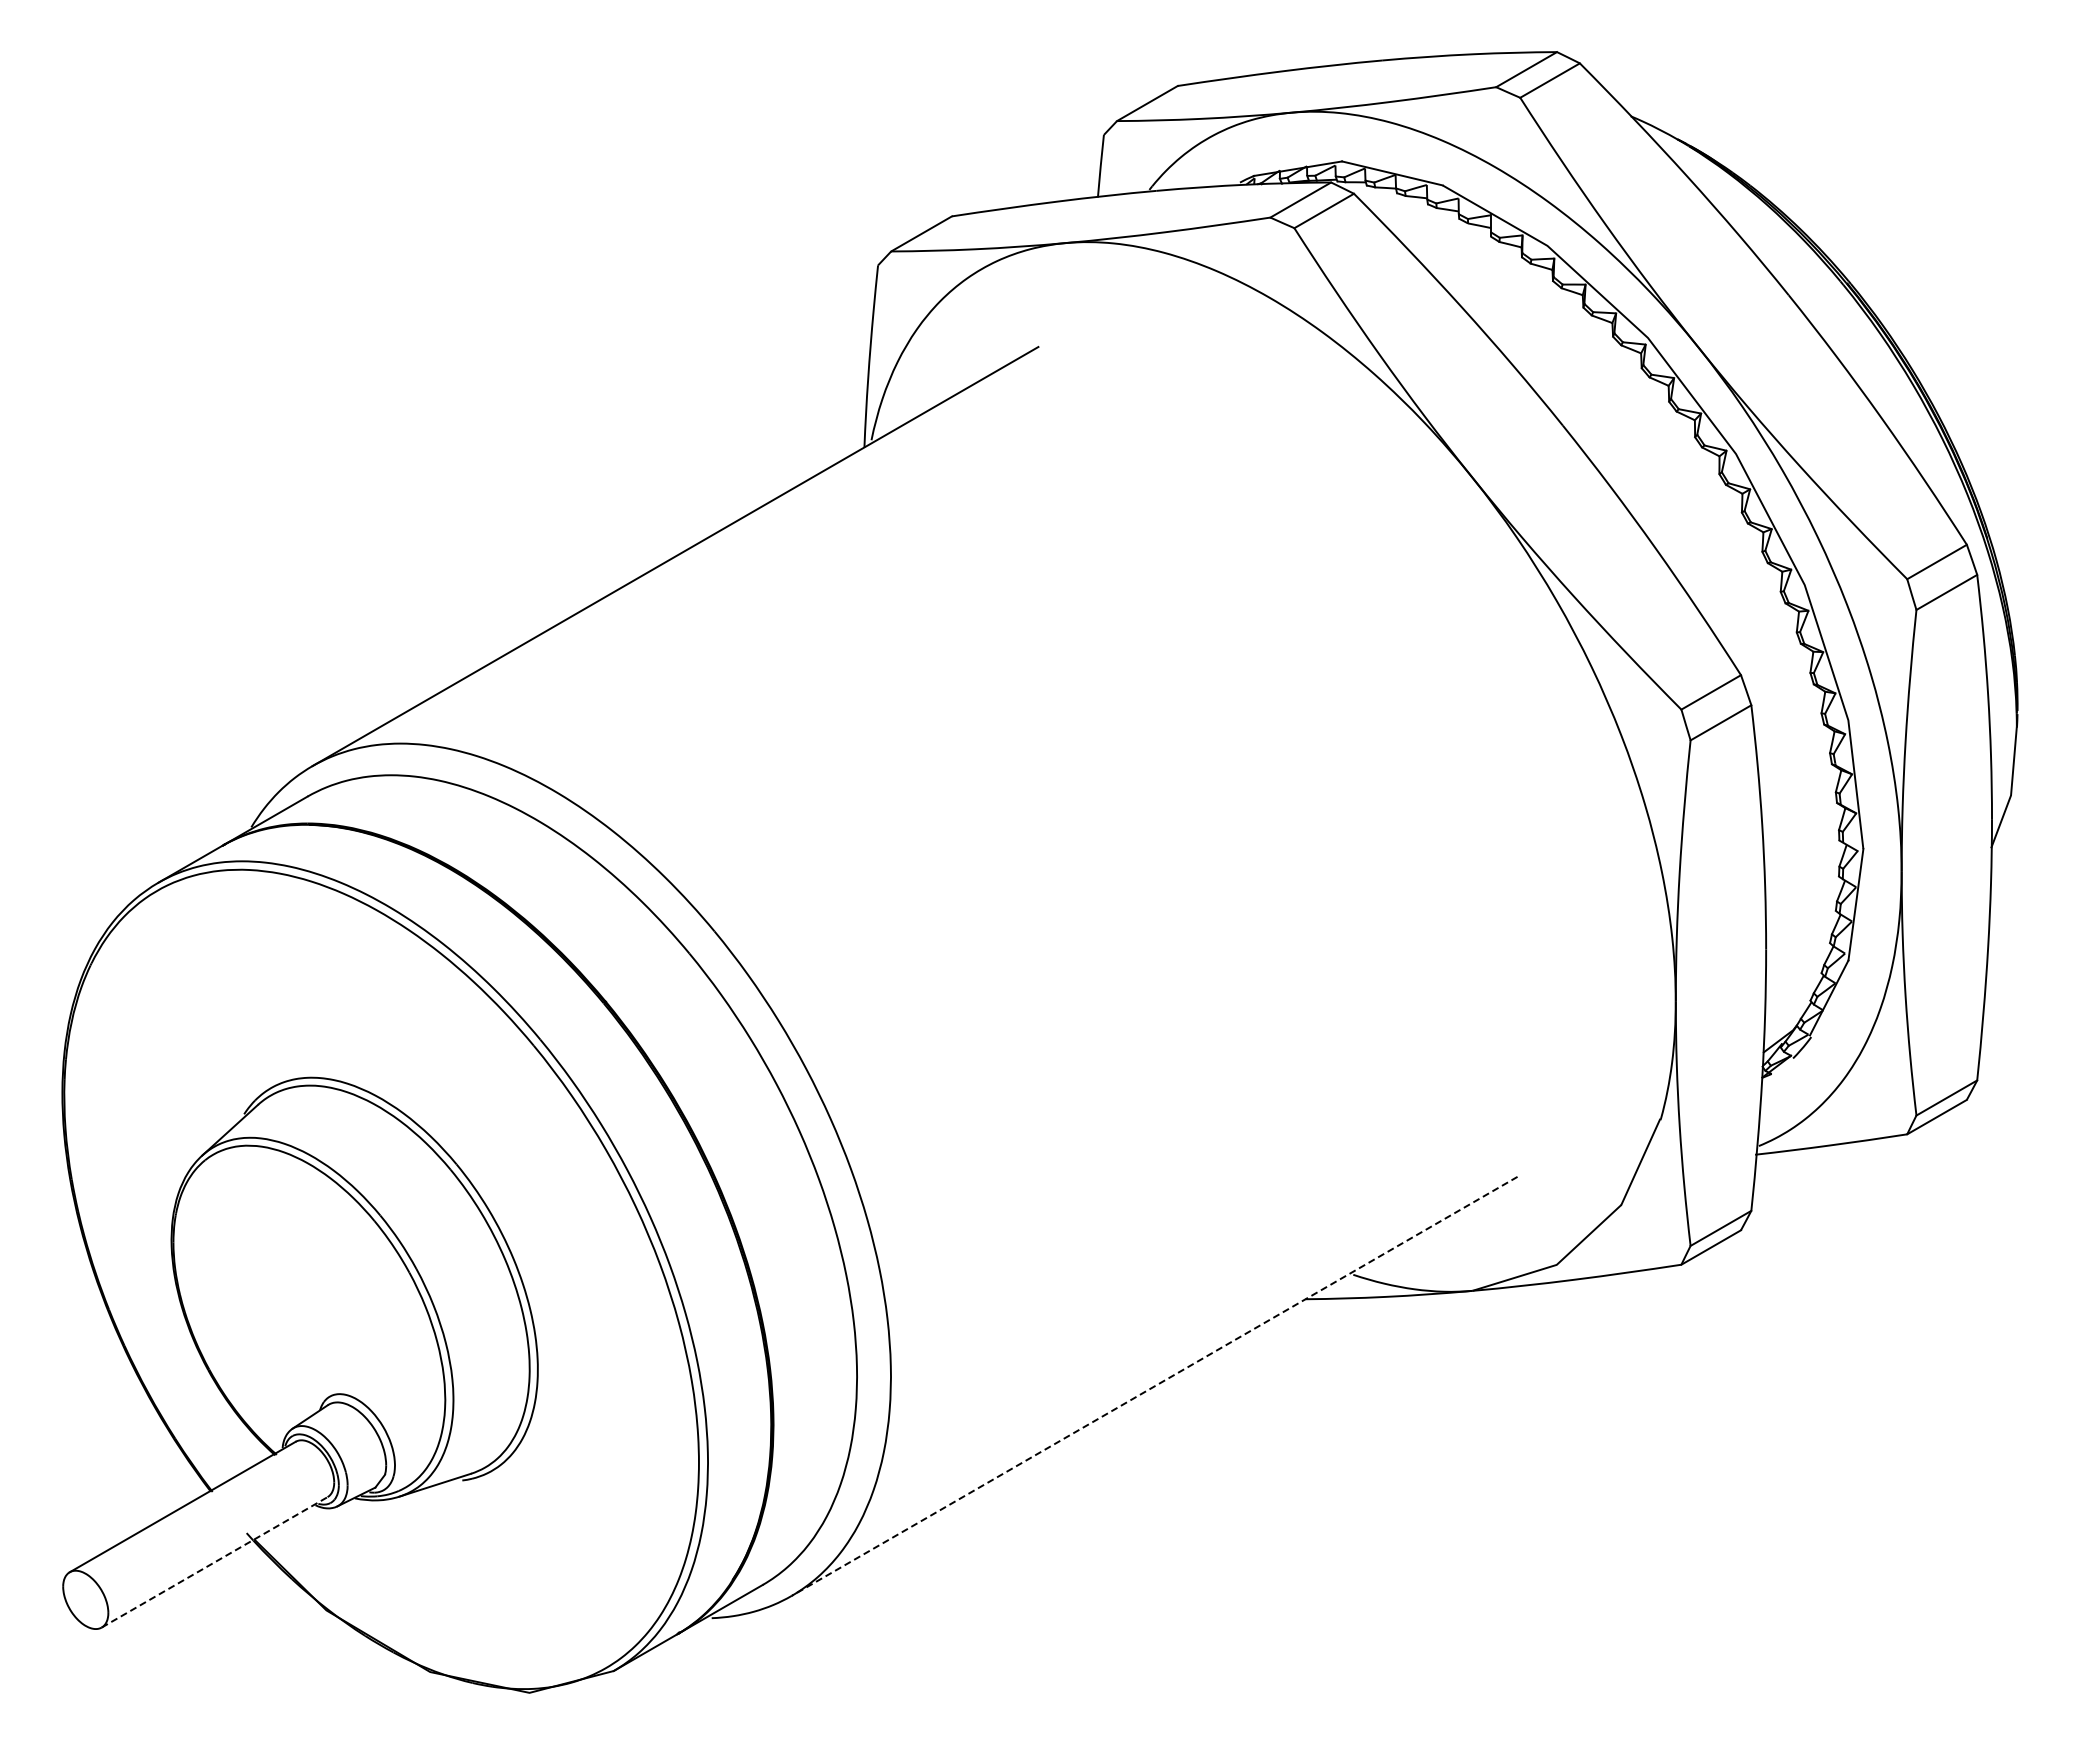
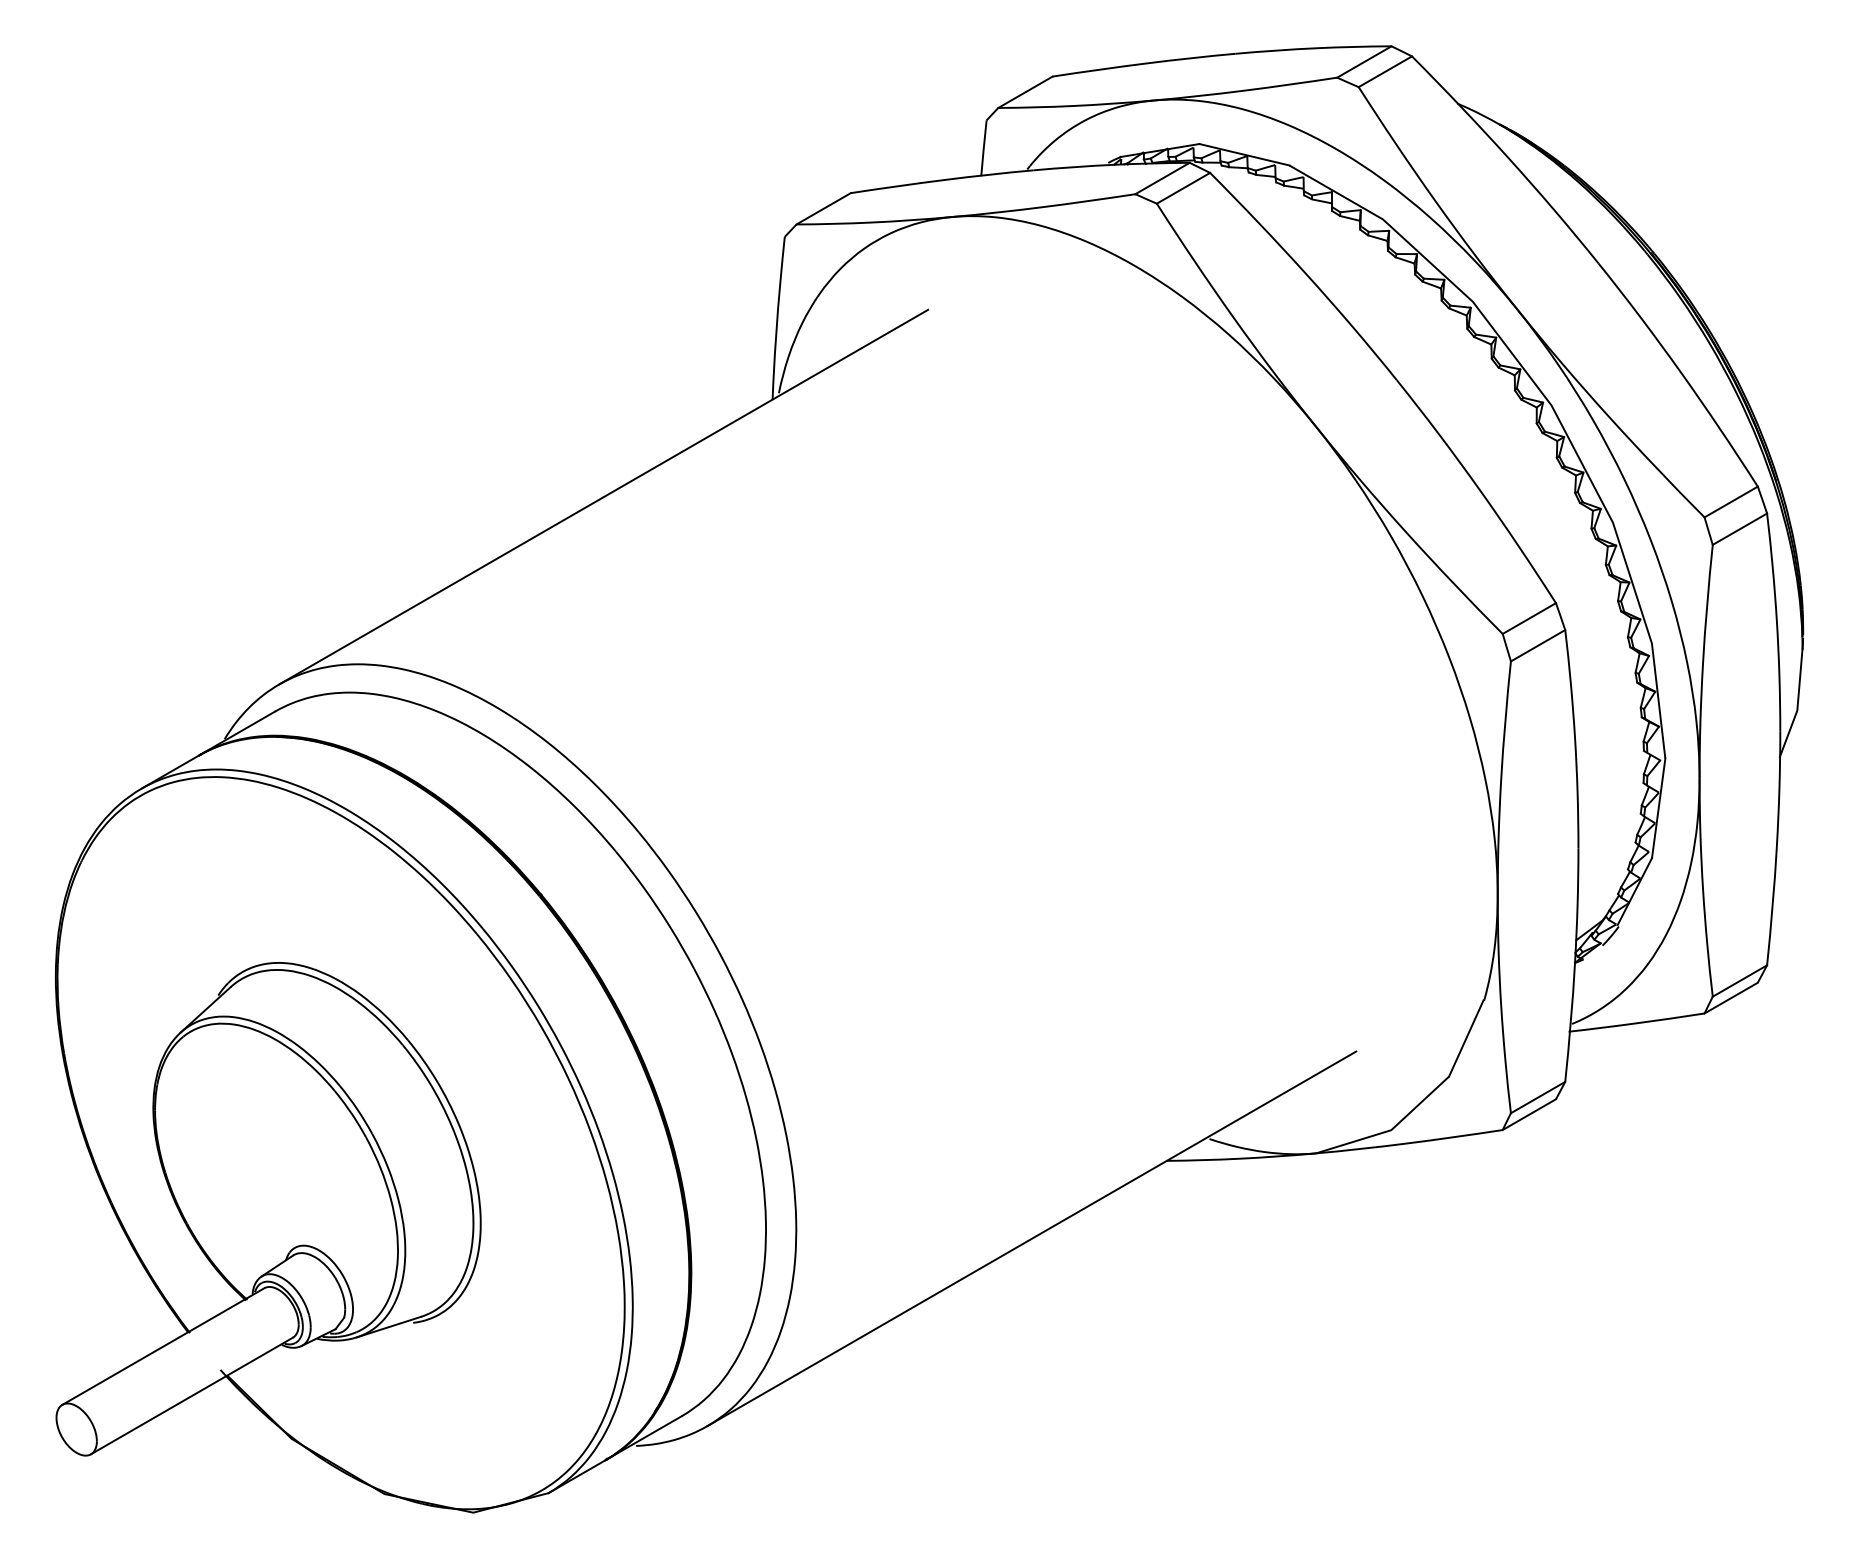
line: (1154, 1386) -> (1031, 1238), dashed -> solid
line: (215, 1562) -> (192, 1396), dashed -> solid

